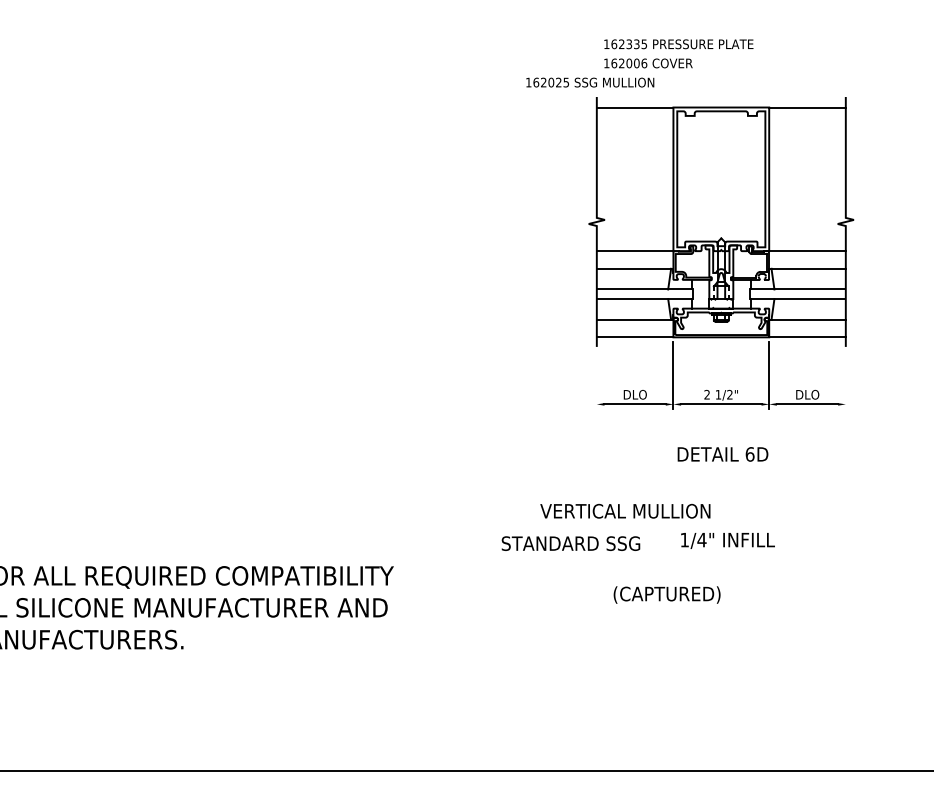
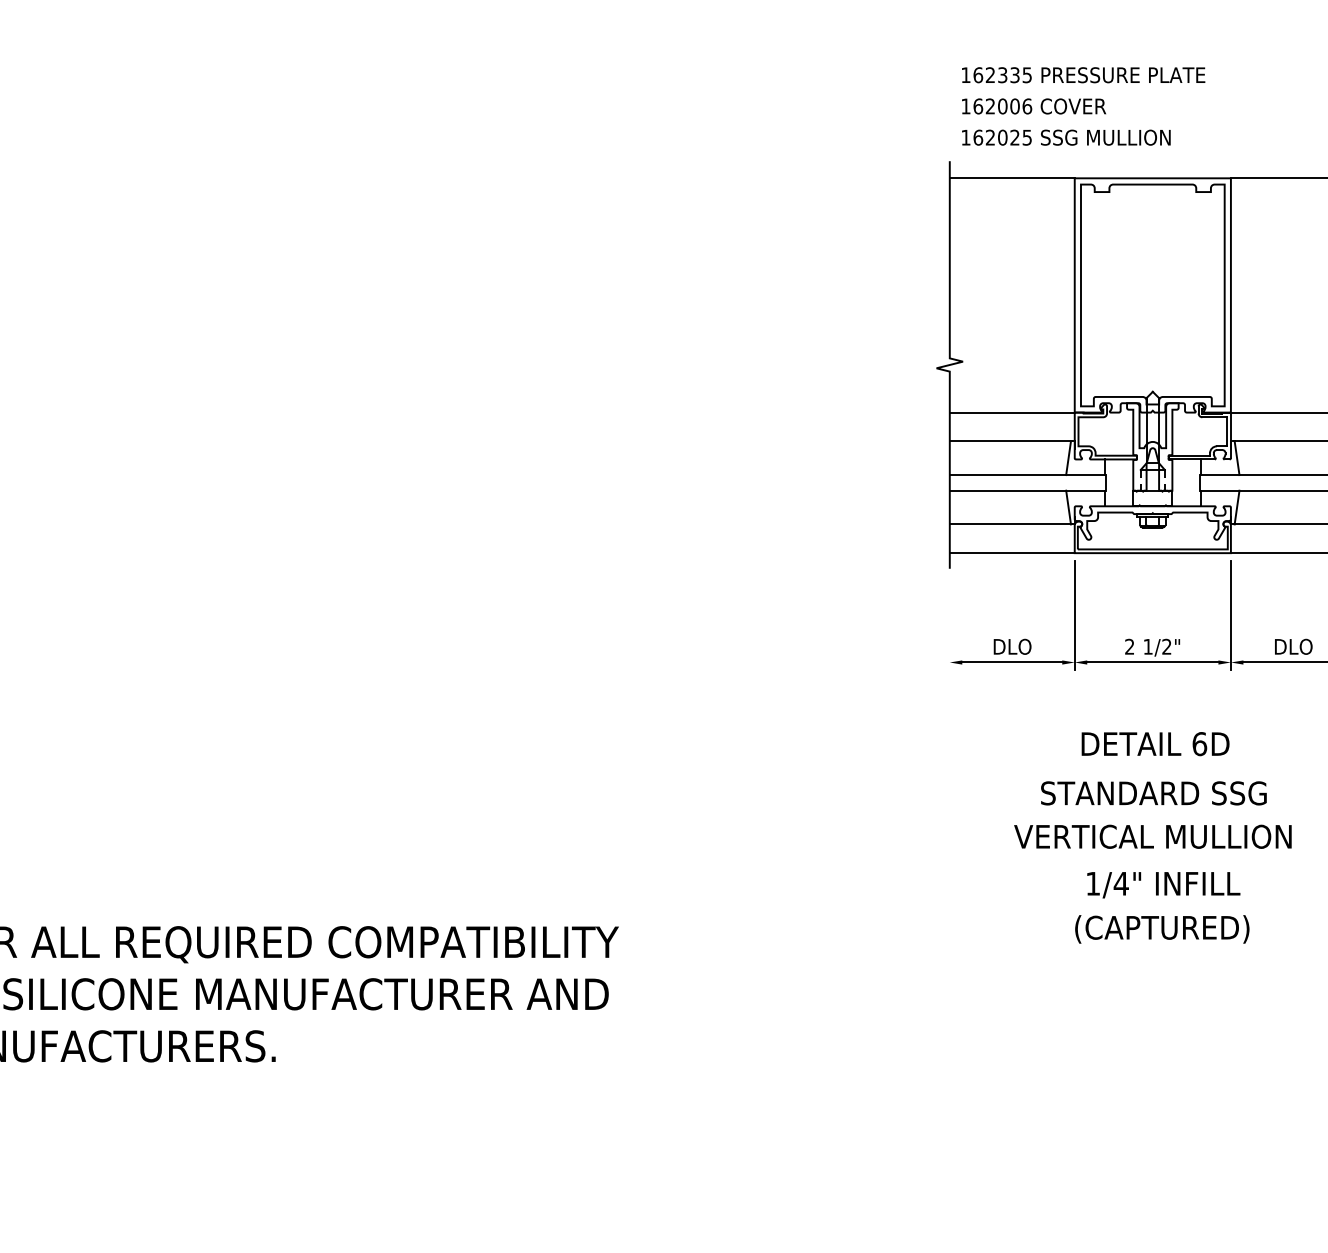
text: (590, 82) -> (1066, 137), moved
text: (625, 510) -> (1153, 835), moved
text: (570, 543) -> (1153, 793), moved
text: (666, 594) -> (1161, 928), moved

